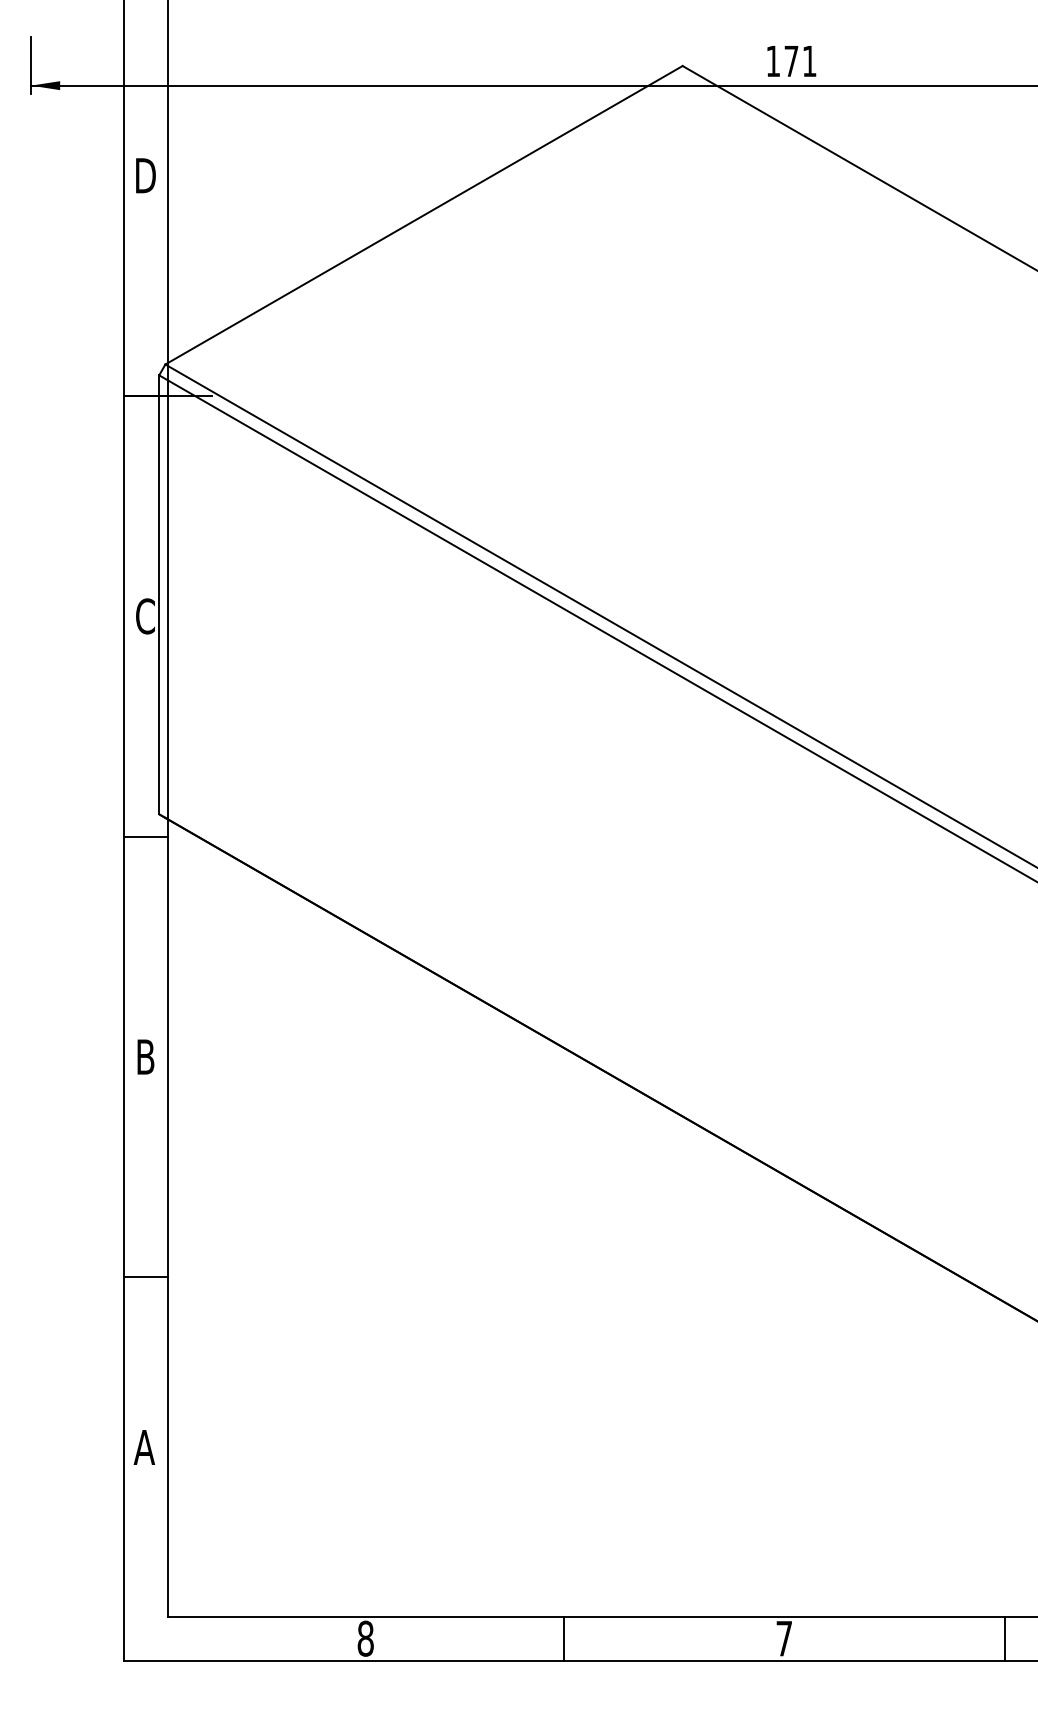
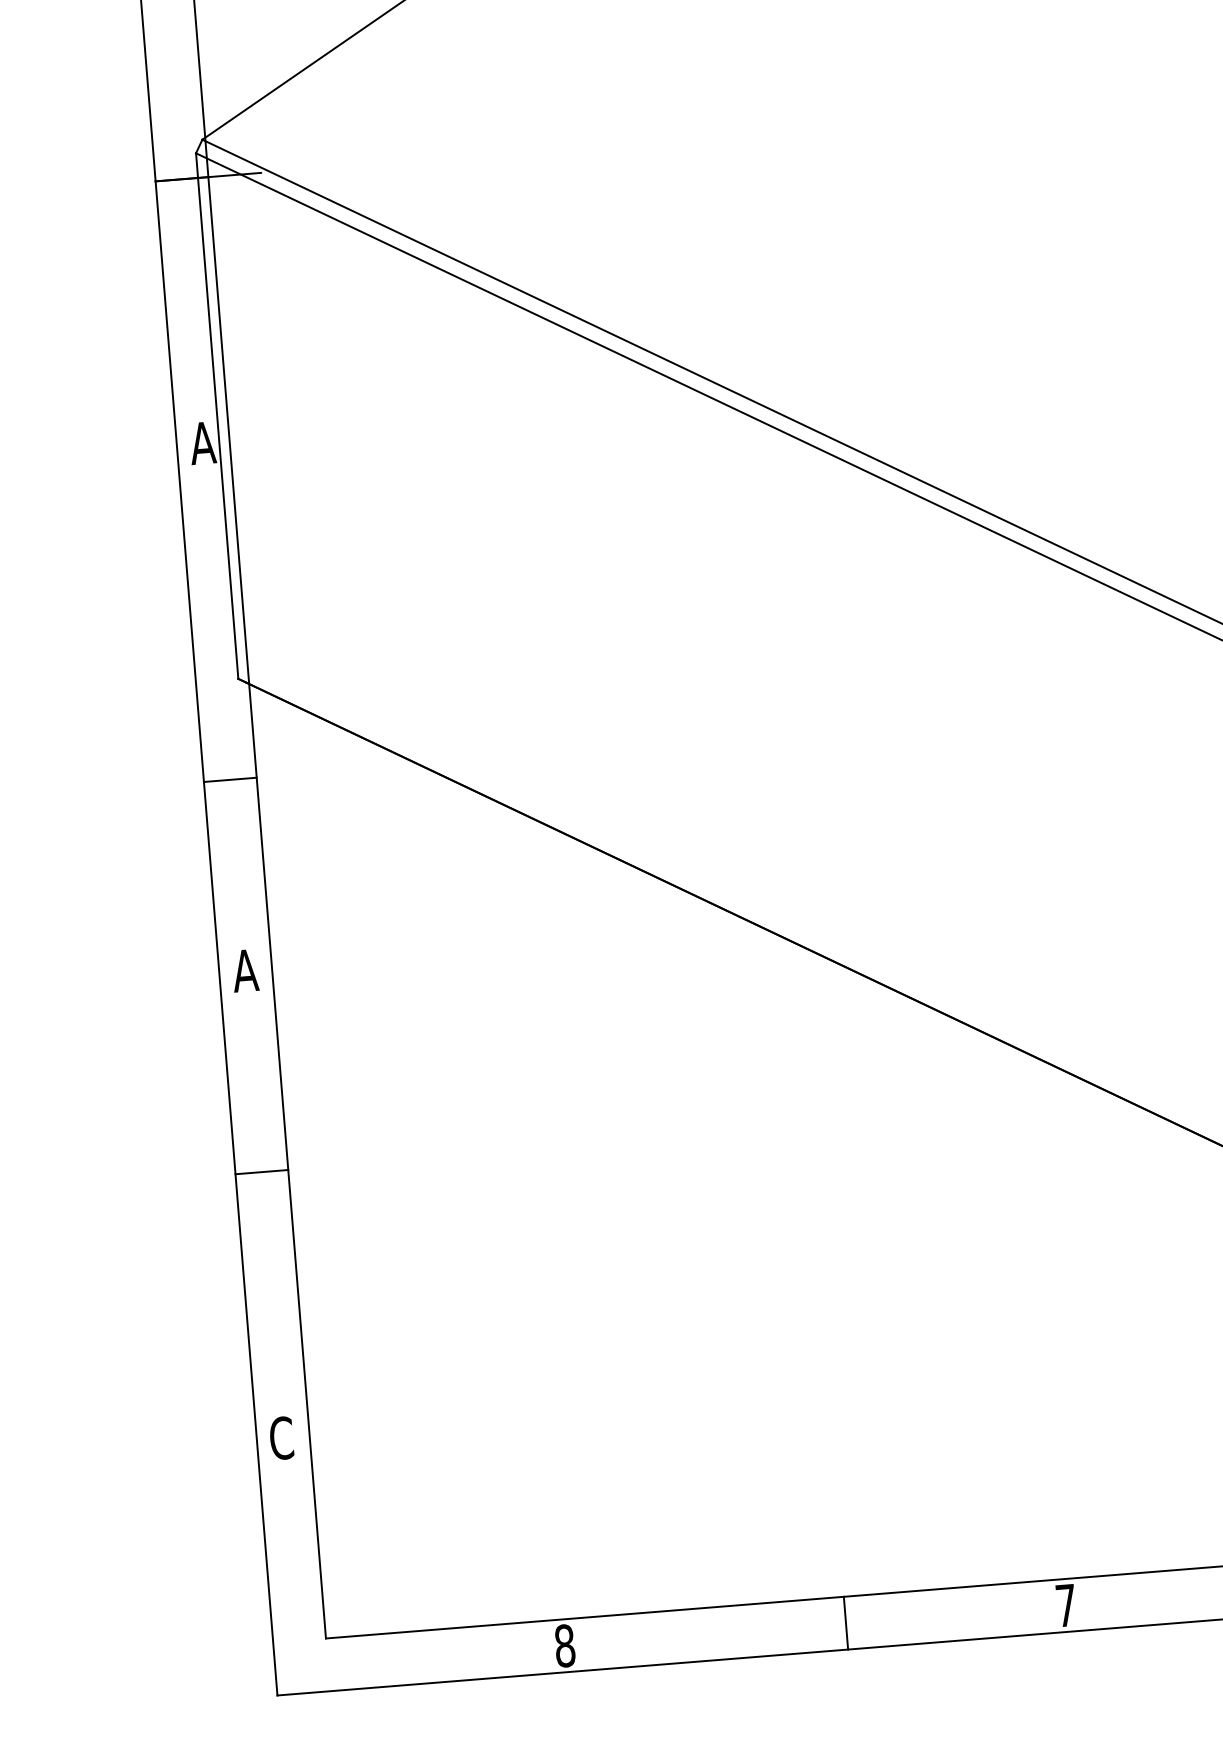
text: (145, 616) -> (202, 443), C -> A
line: (145, 836) -> (229, 779), moved
text: (145, 1056) -> (245, 970), B -> A
line: (145, 1277) -> (261, 1172), moved
text: (144, 1447) -> (281, 1438), A -> C
line: (564, 1638) -> (846, 1623), moved

